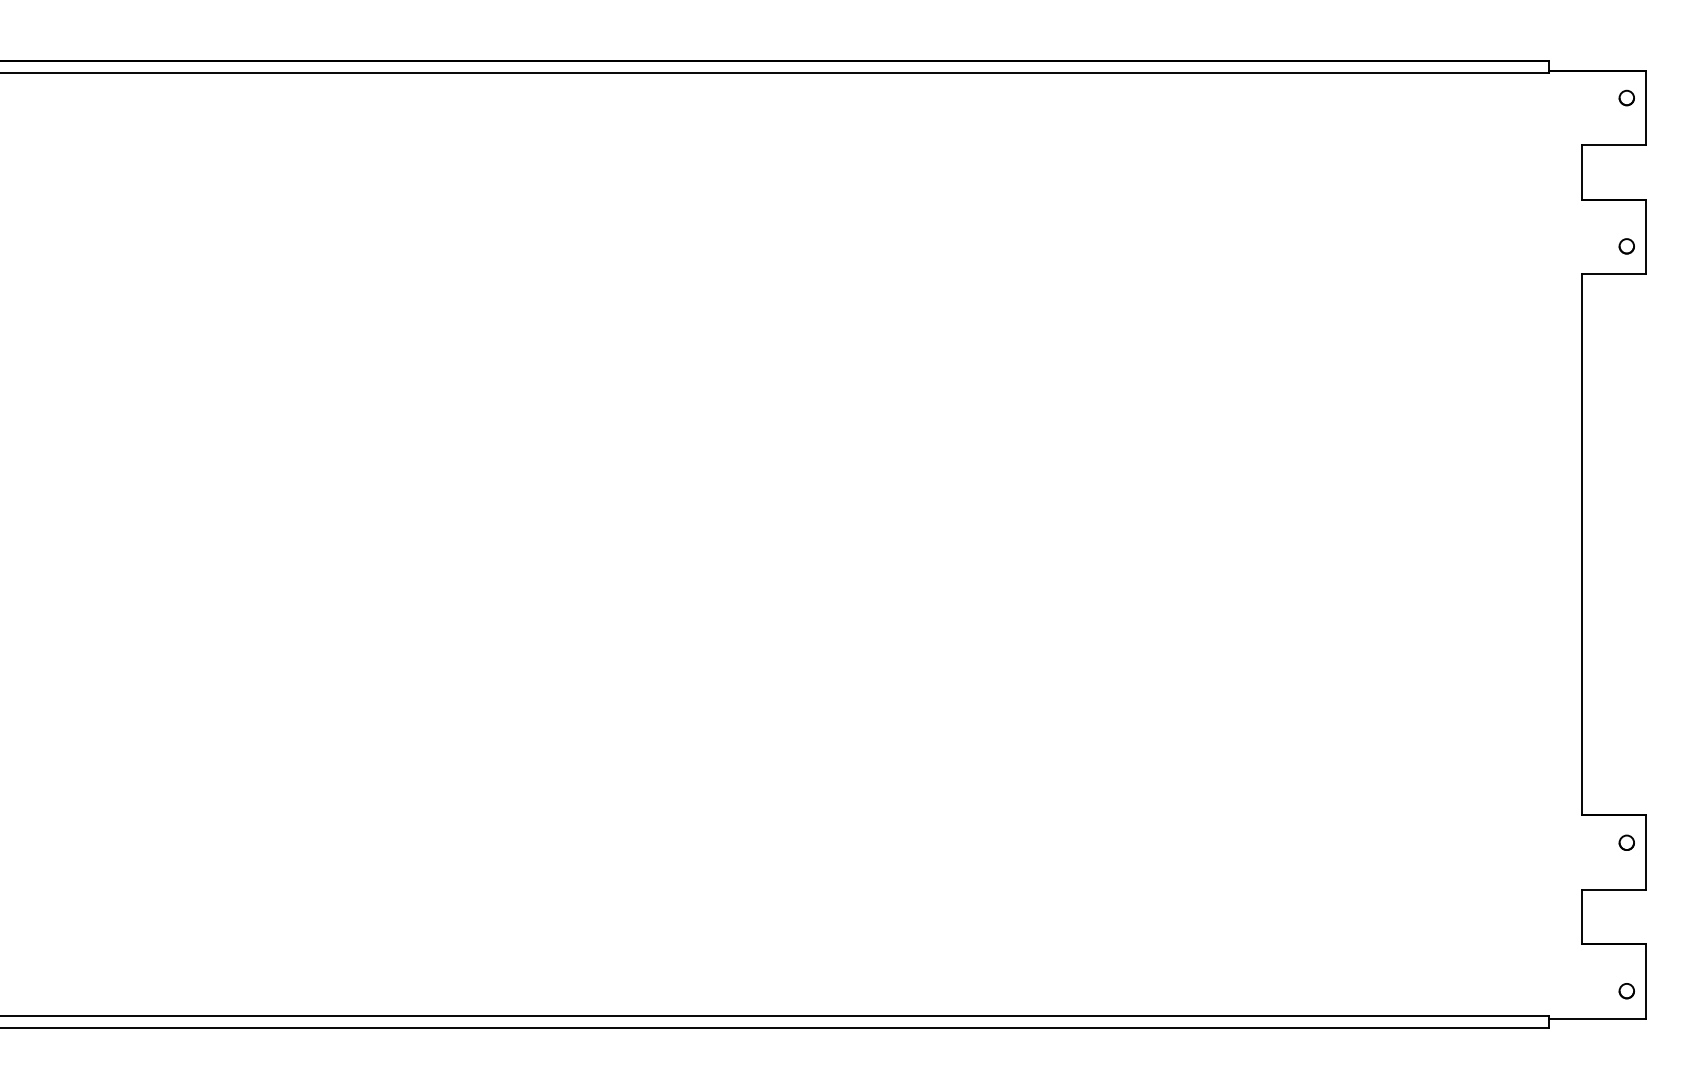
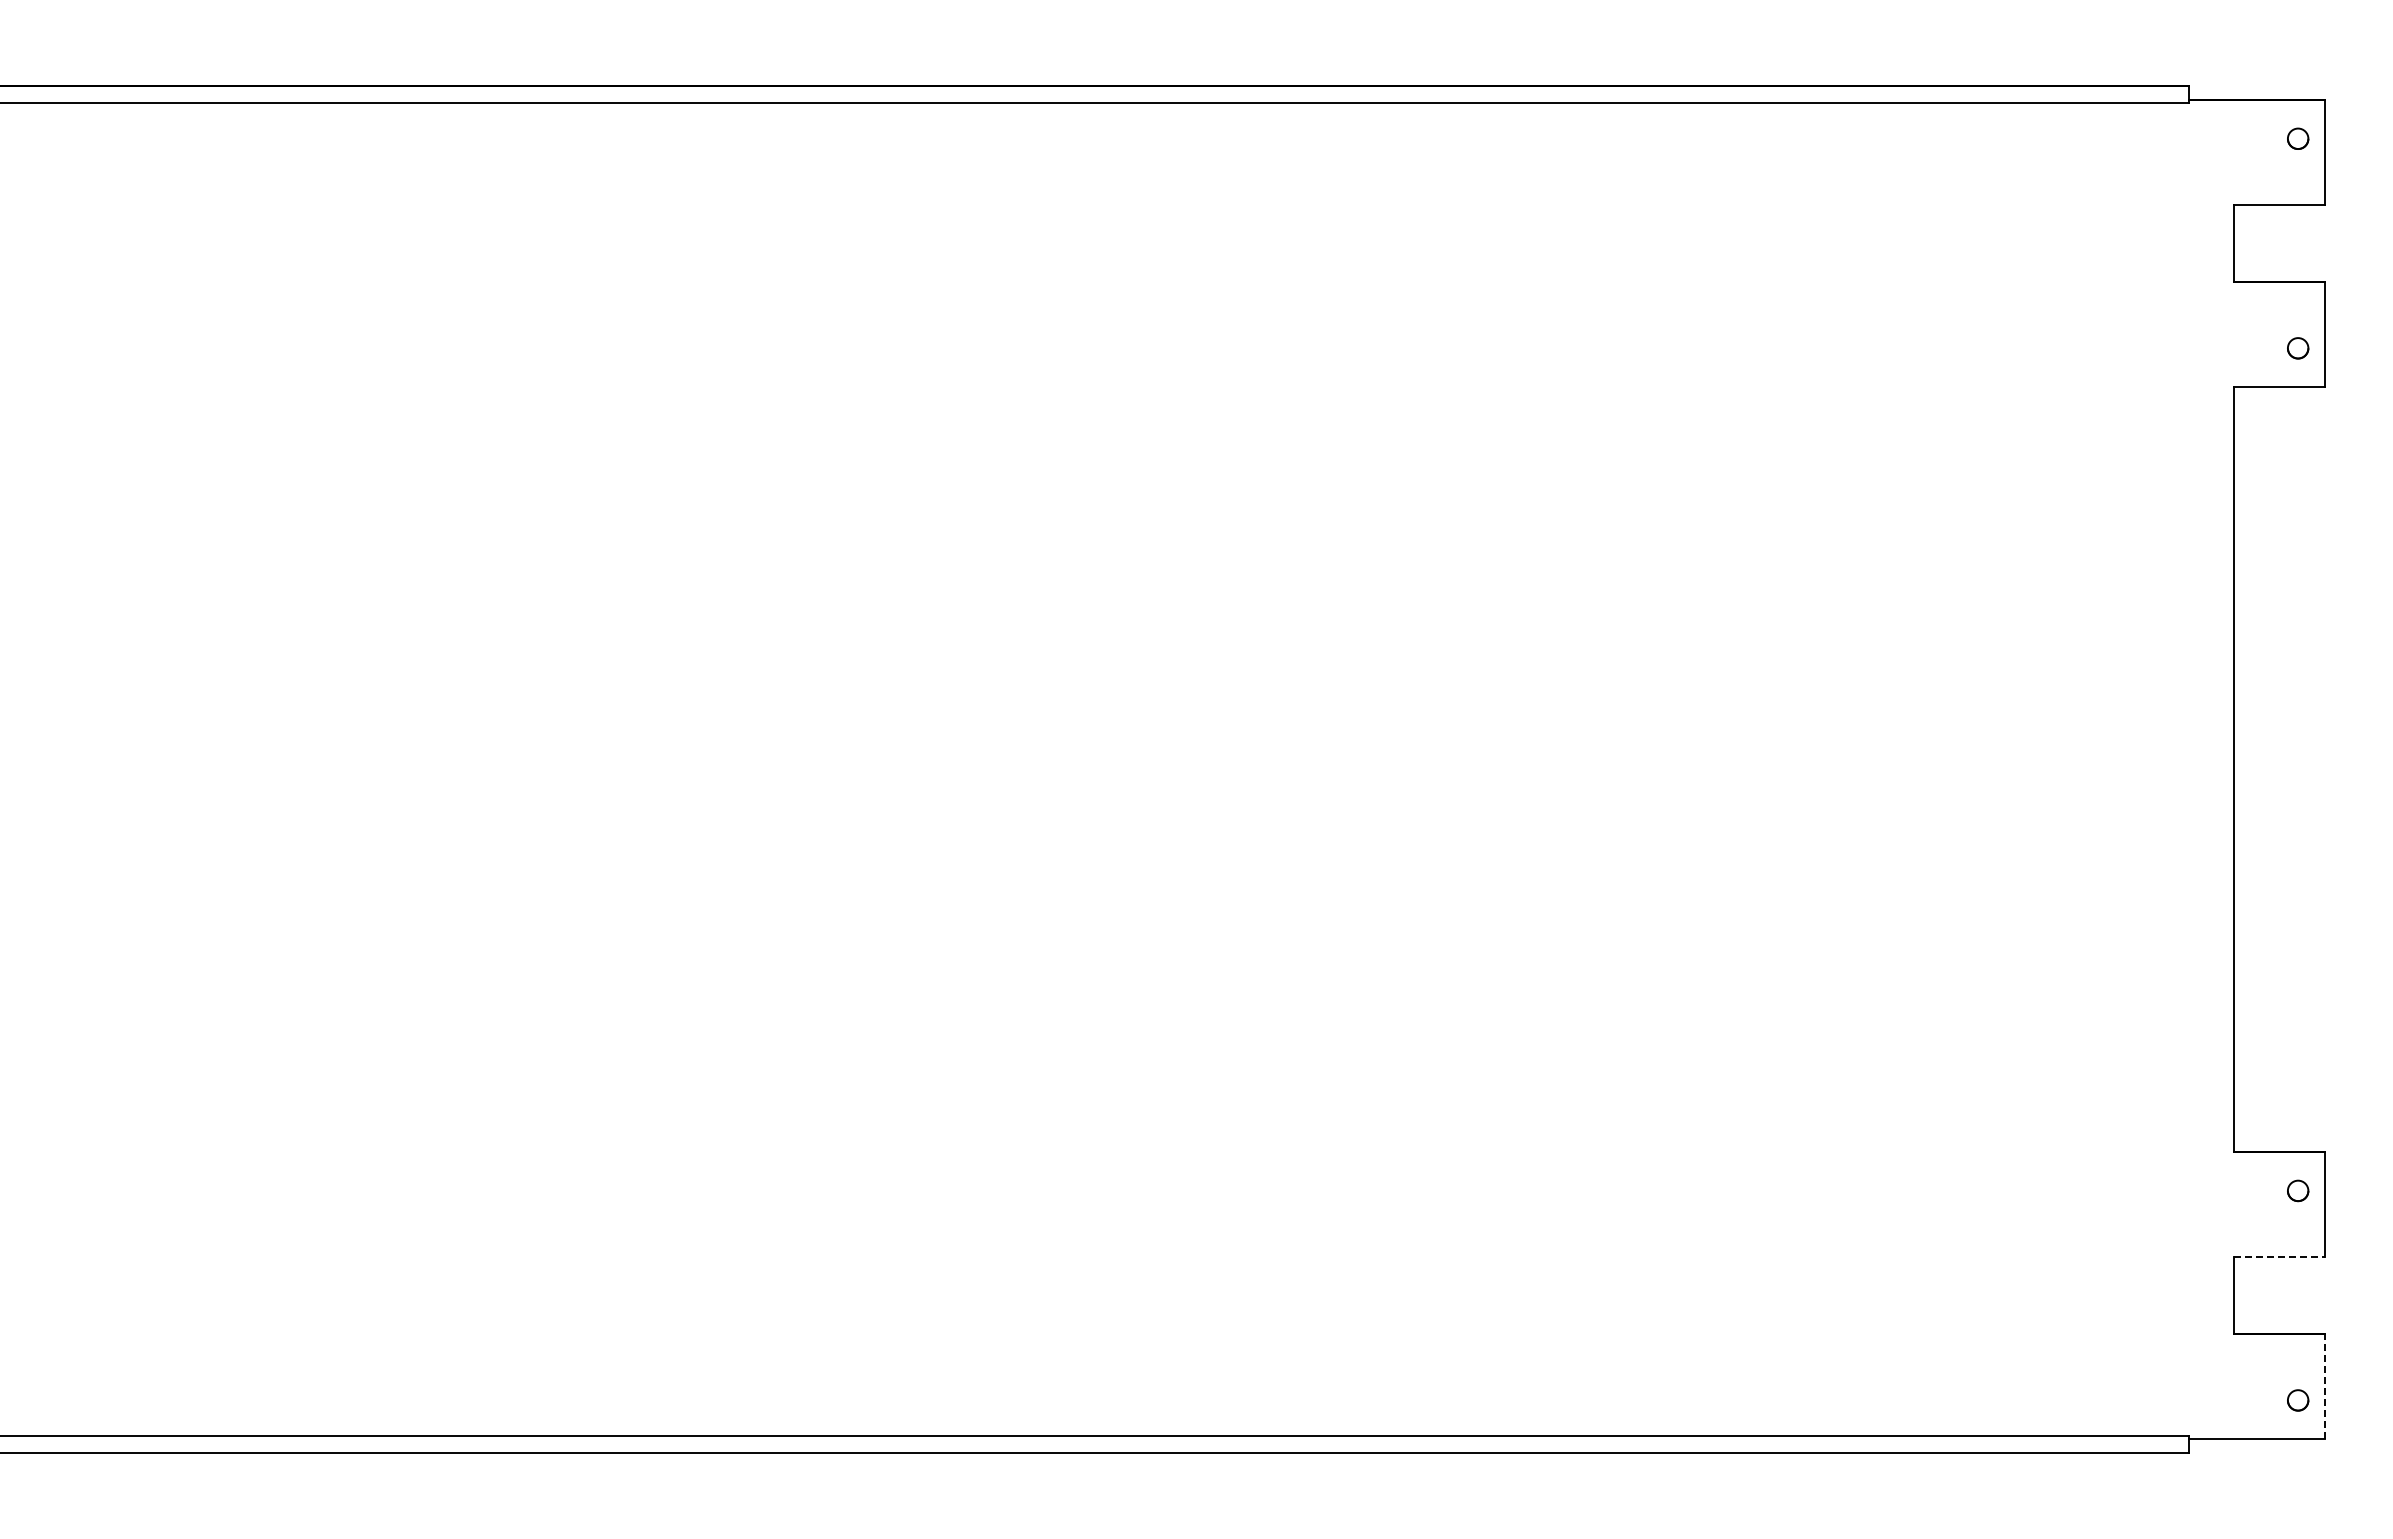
line: (1613, 889) -> (2279, 1256), solid -> dashed
line: (1646, 981) -> (2325, 1386), solid -> dashed

